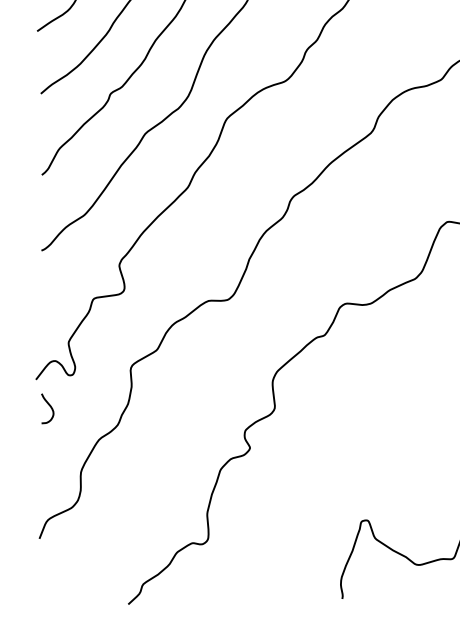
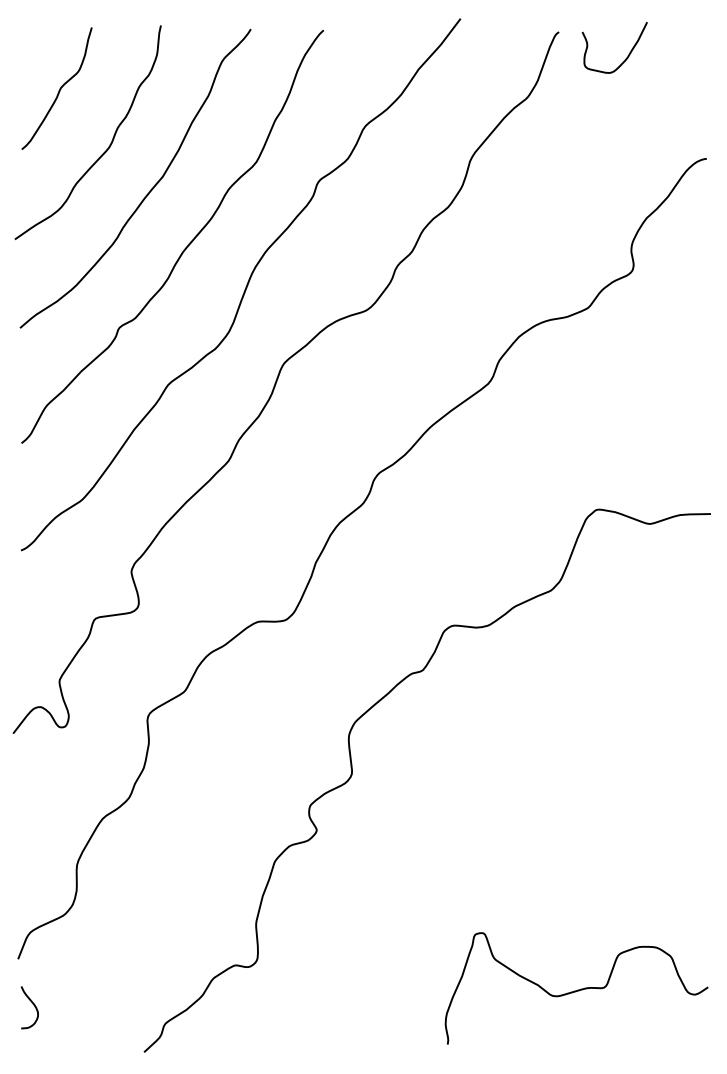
curve: (49, 406) -> (32, 1004), moved

